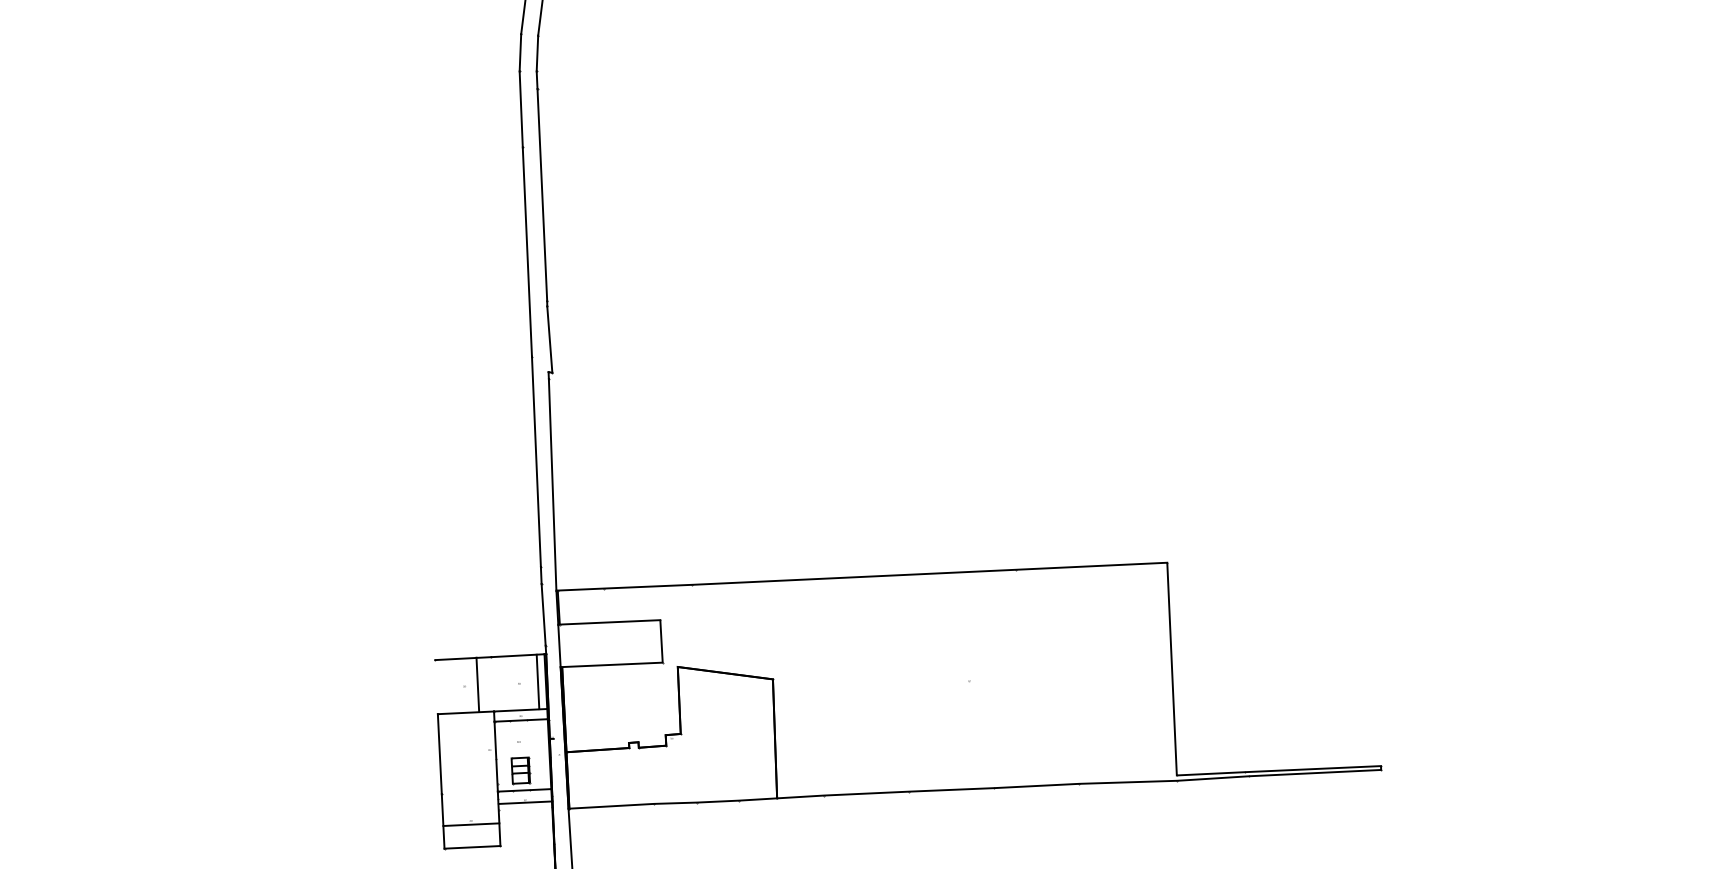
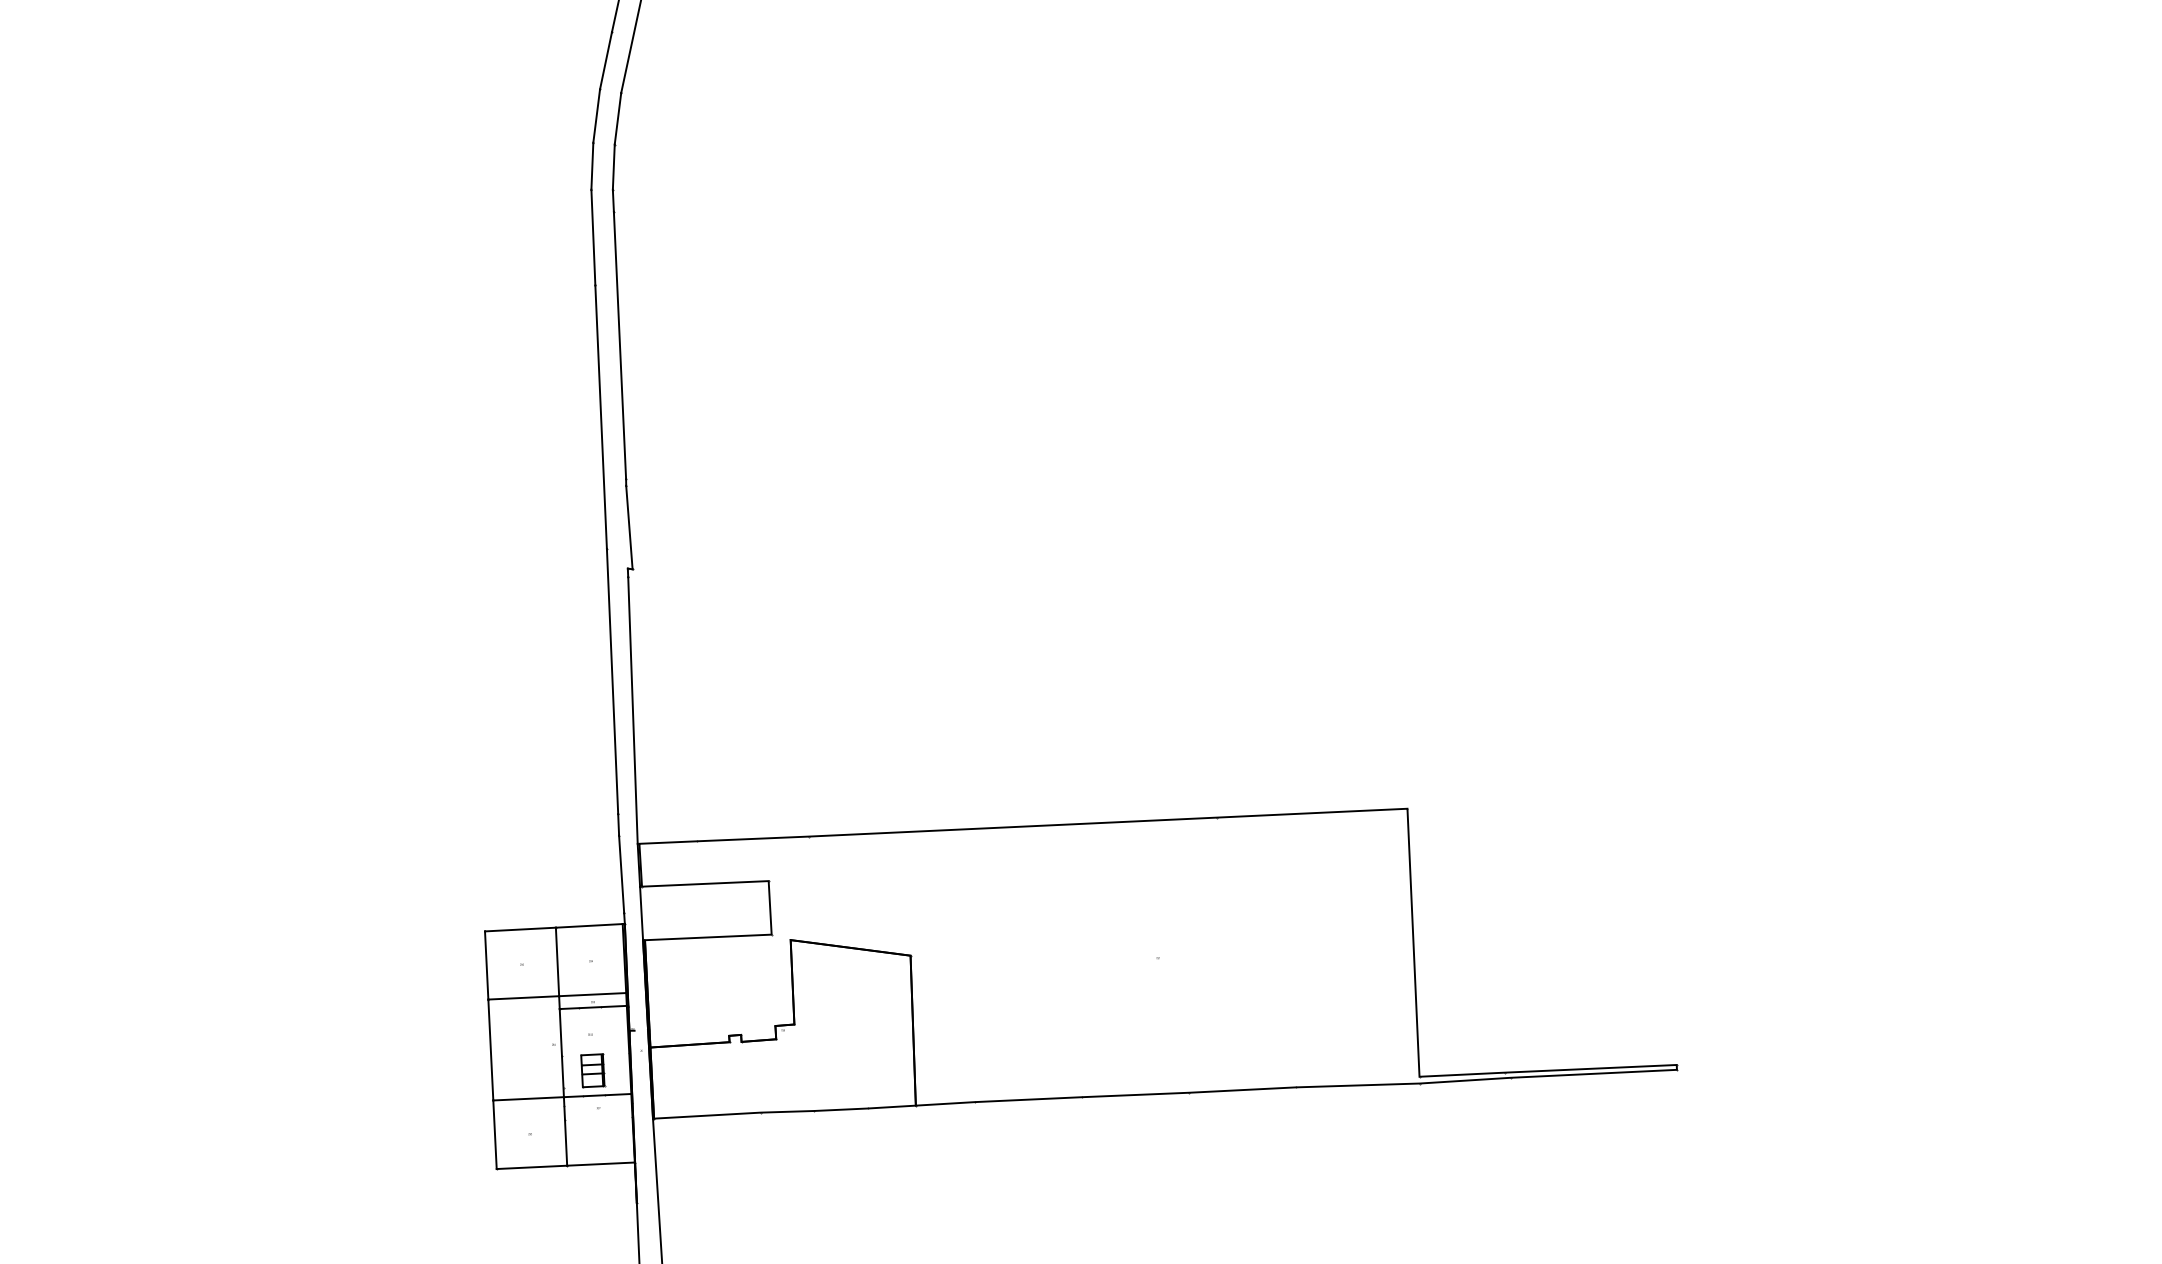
line: (537, 681) -> (557, 961), moved
line: (477, 684) -> (486, 965), moved
line: (525, 802) -> (600, 1163), moved
line: (471, 824) -> (528, 1098), moved

